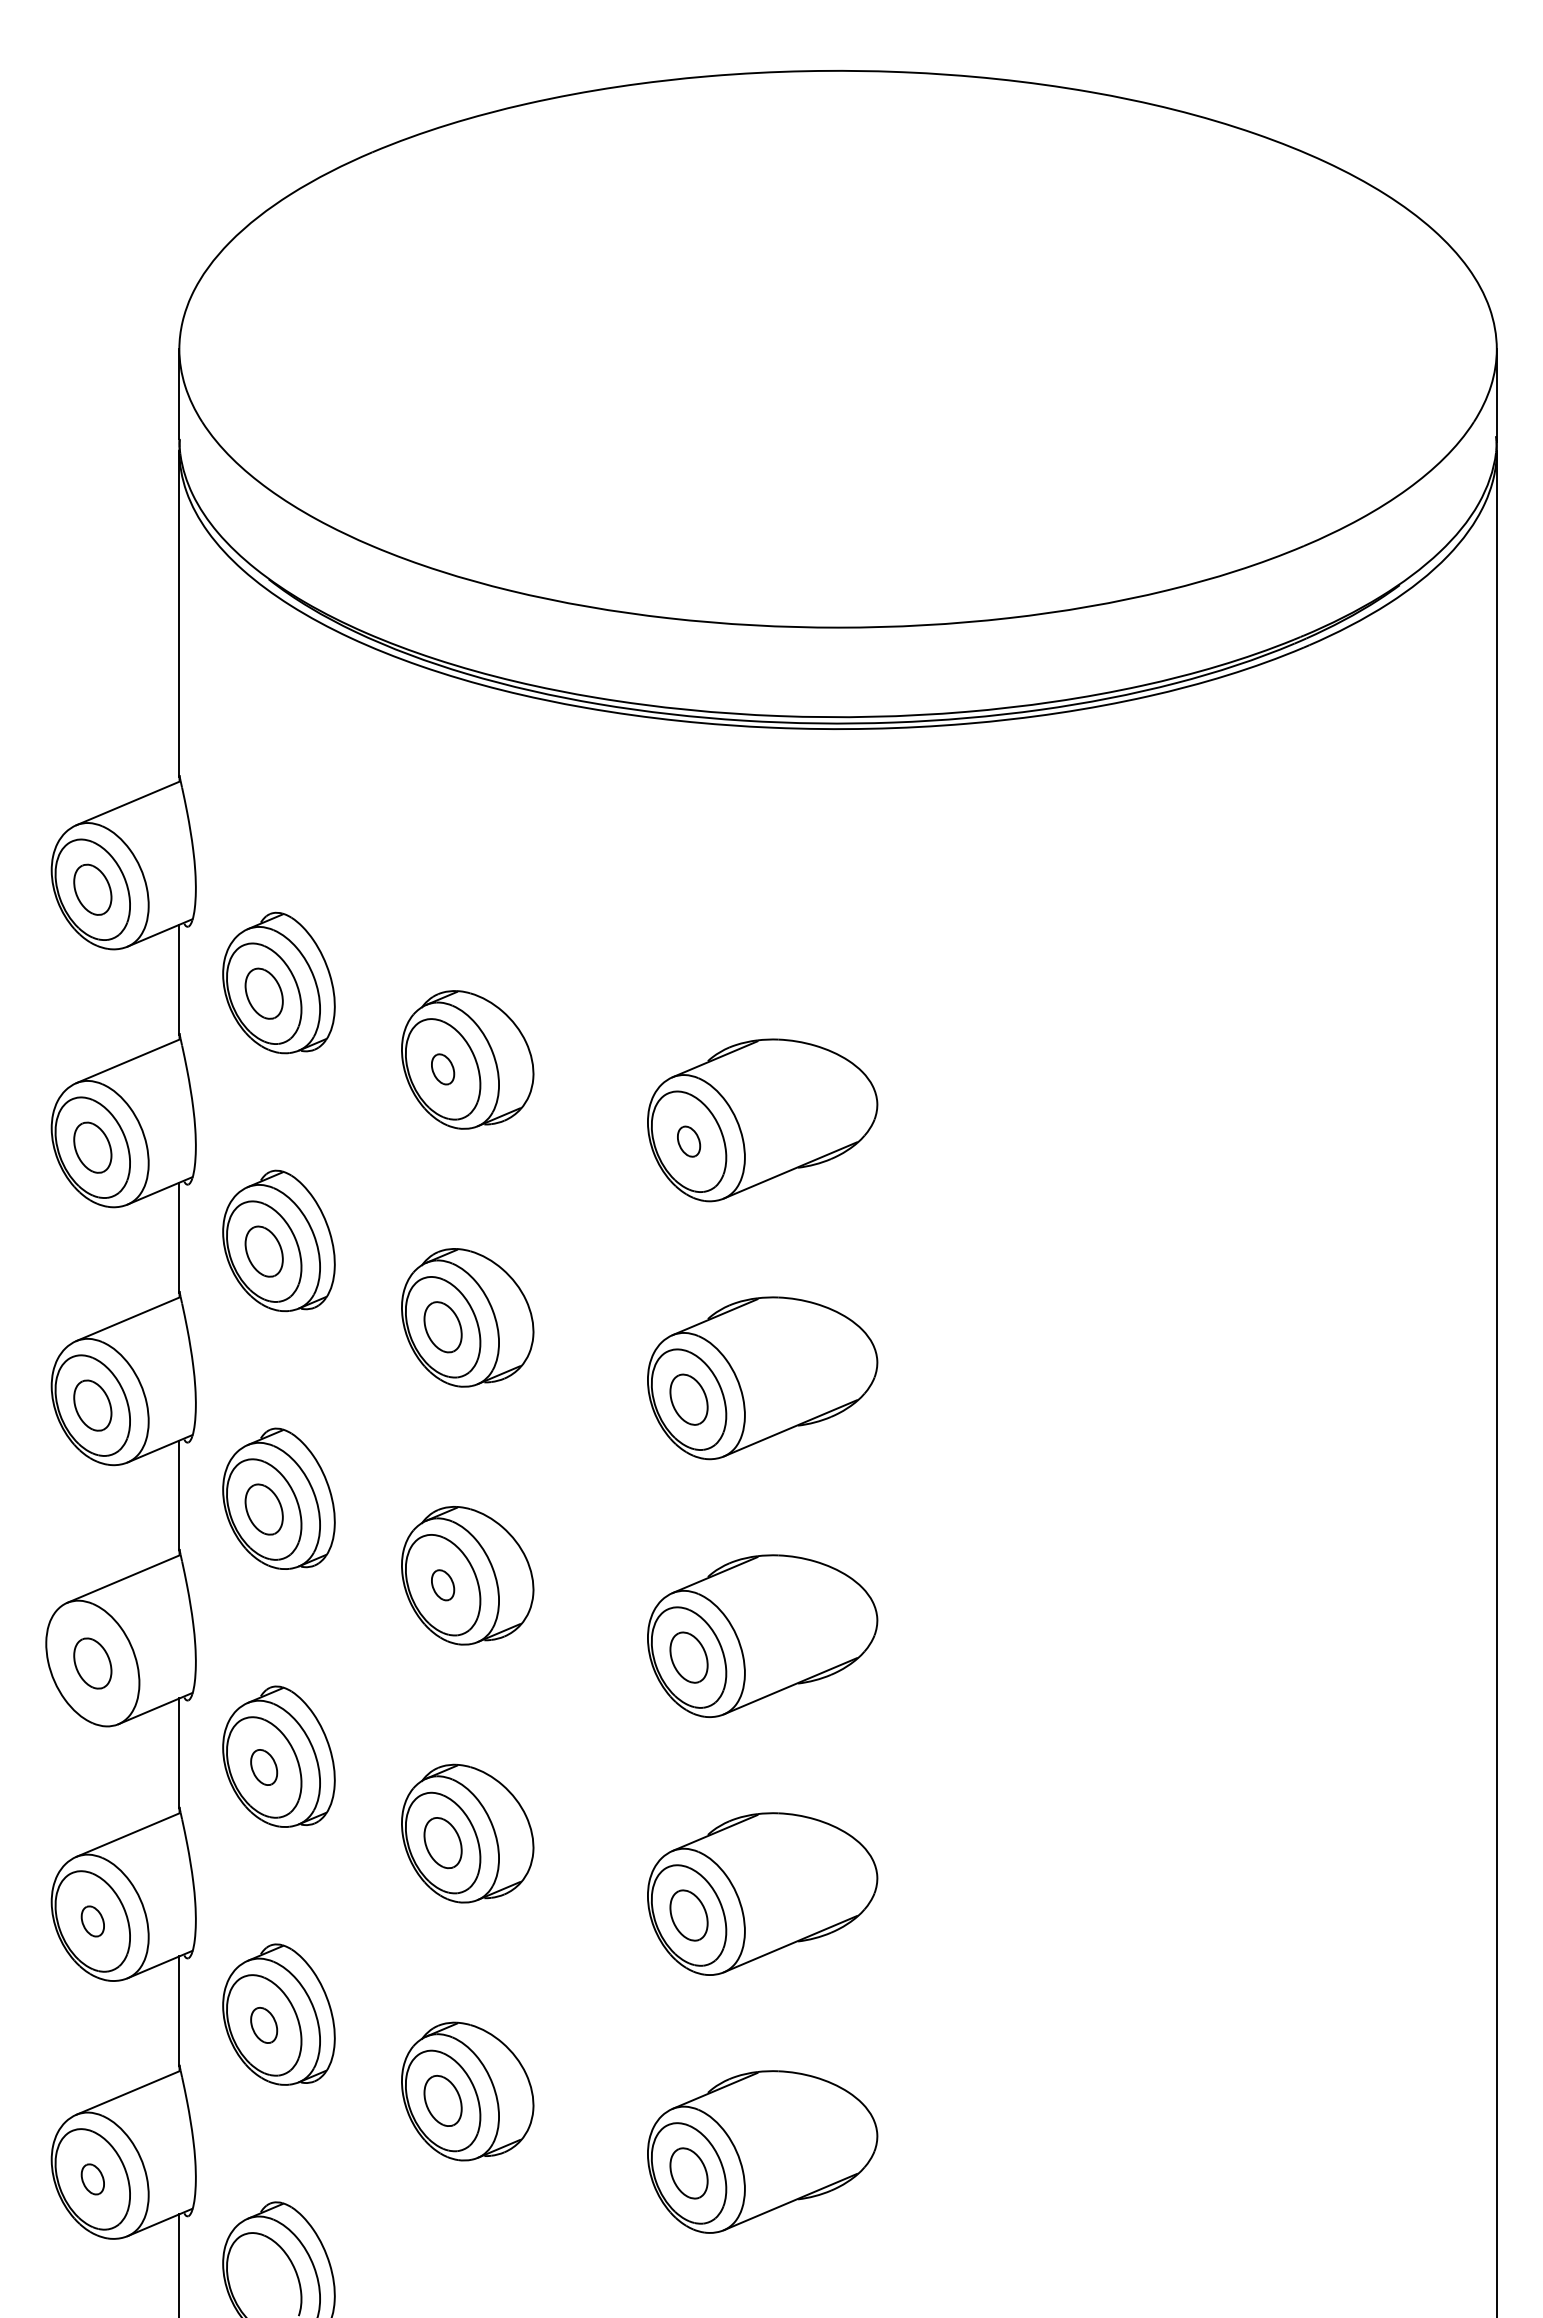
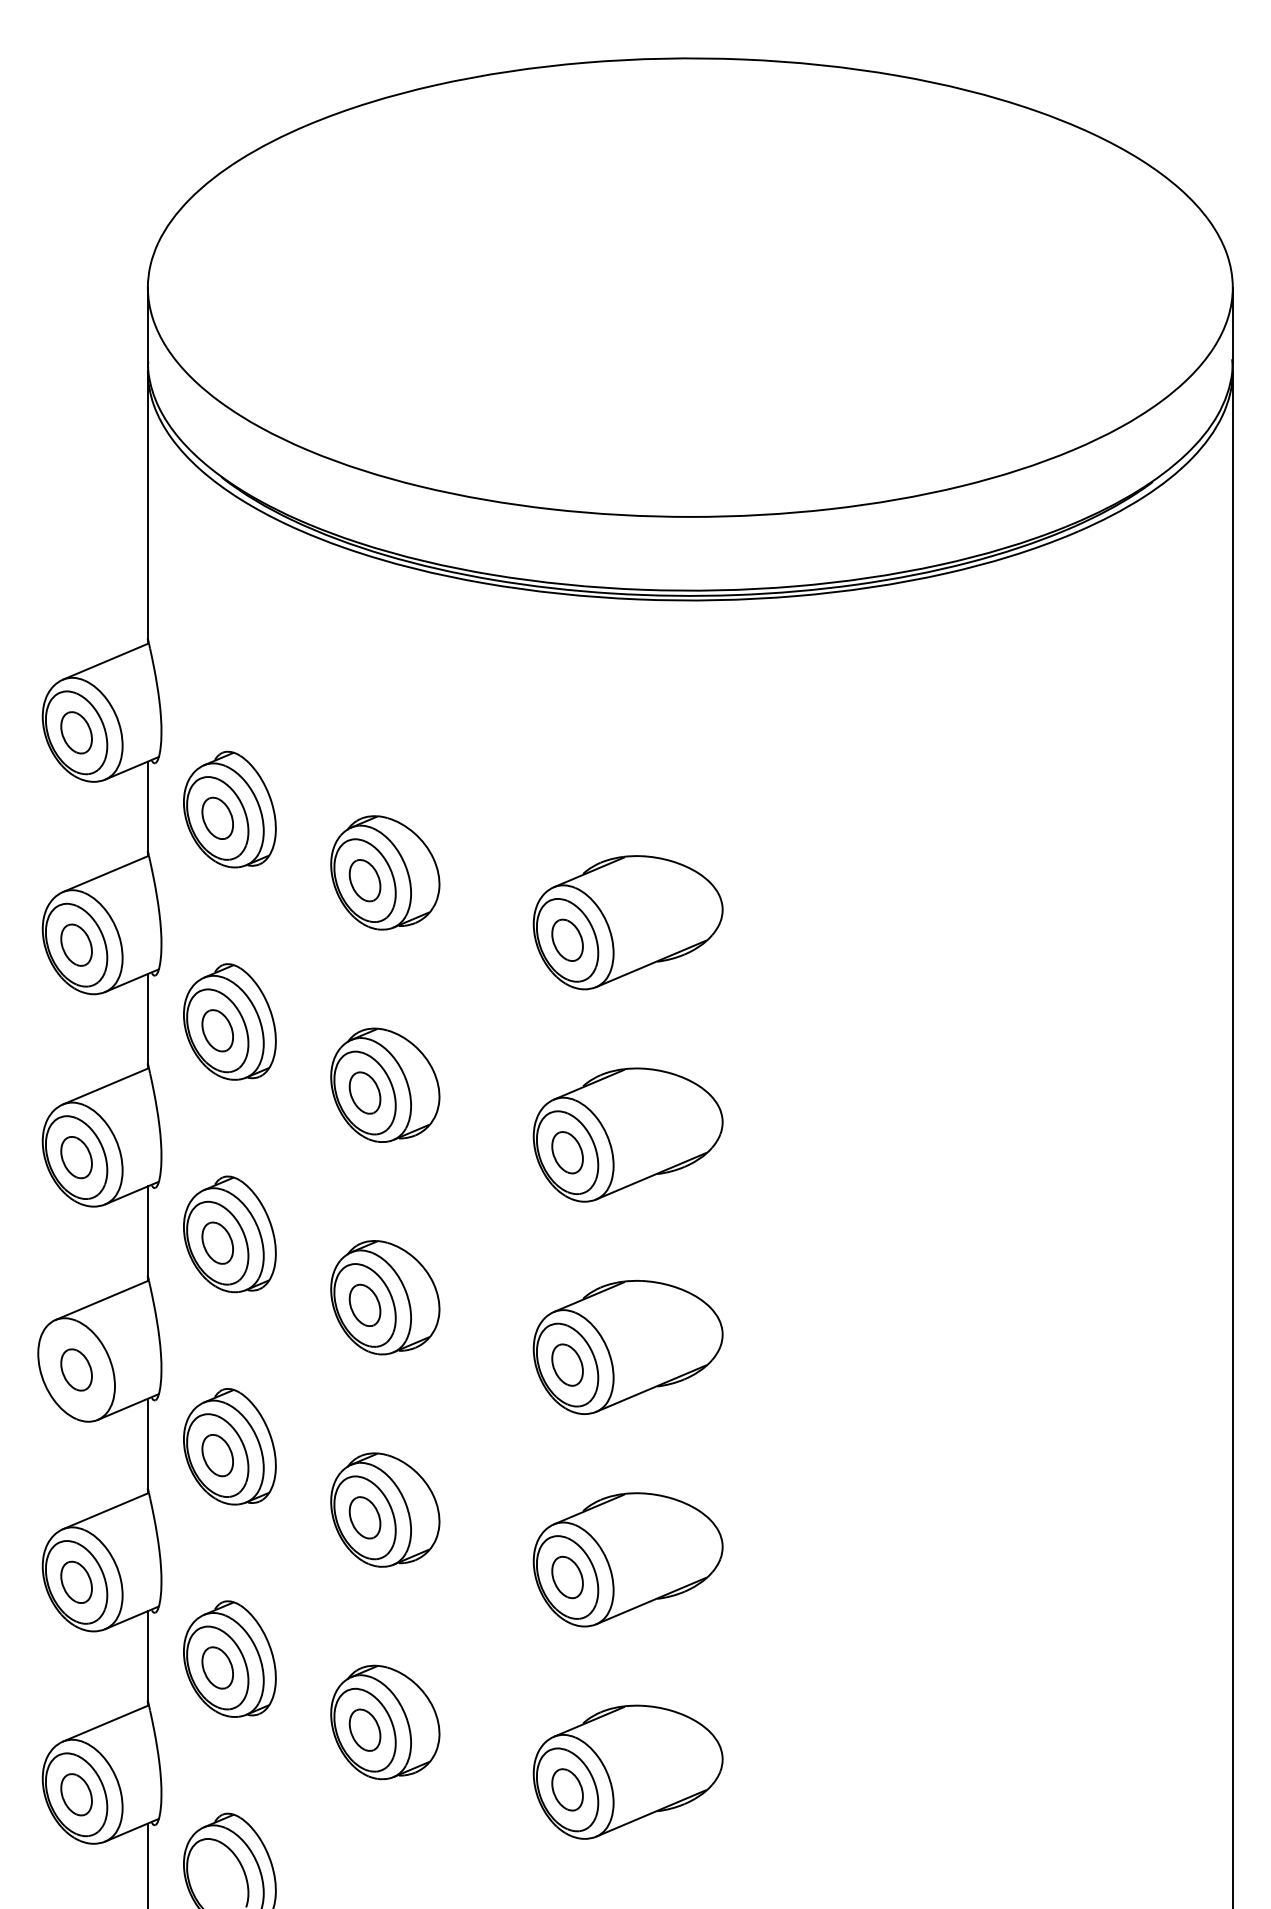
part: (442, 1069) -> (364, 880), size x1.67
part: (688, 1141) -> (567, 940), size x1.67
part: (442, 1585) -> (364, 1305), size x1.67
part: (263, 1767) -> (217, 1455), size x1.43
part: (92, 1921) -> (76, 1582), size x1.67
part: (263, 2025) -> (217, 1668), size x1.43
part: (92, 2179) -> (76, 1794), size x1.67

